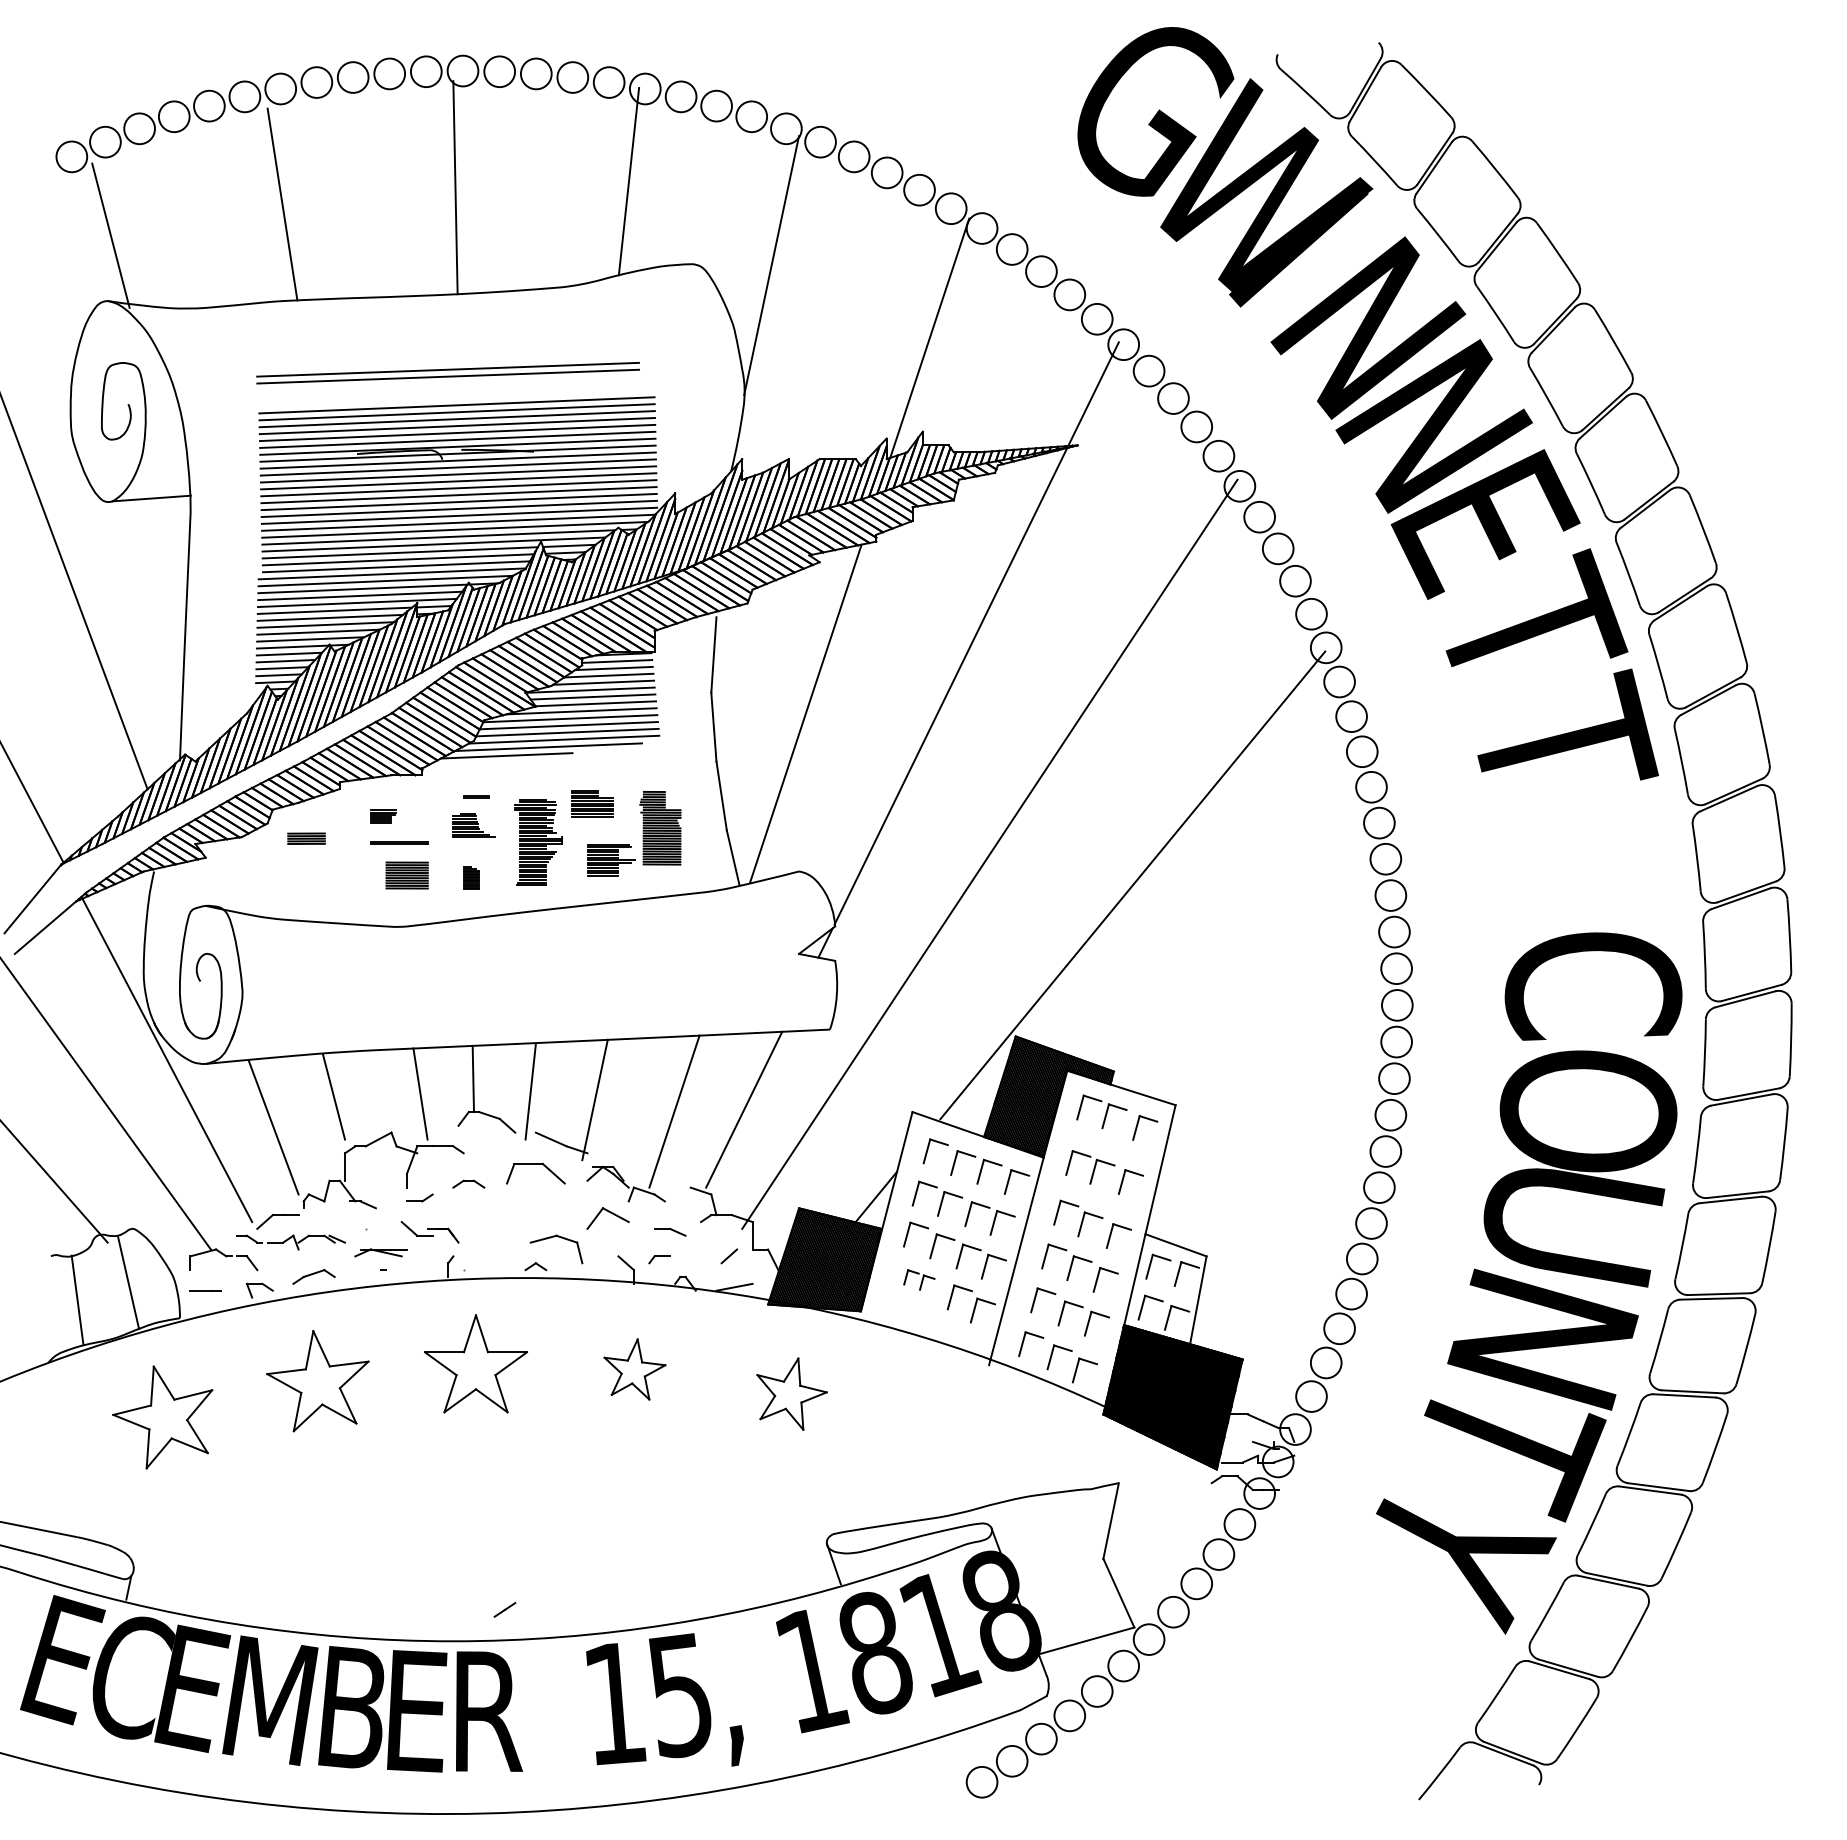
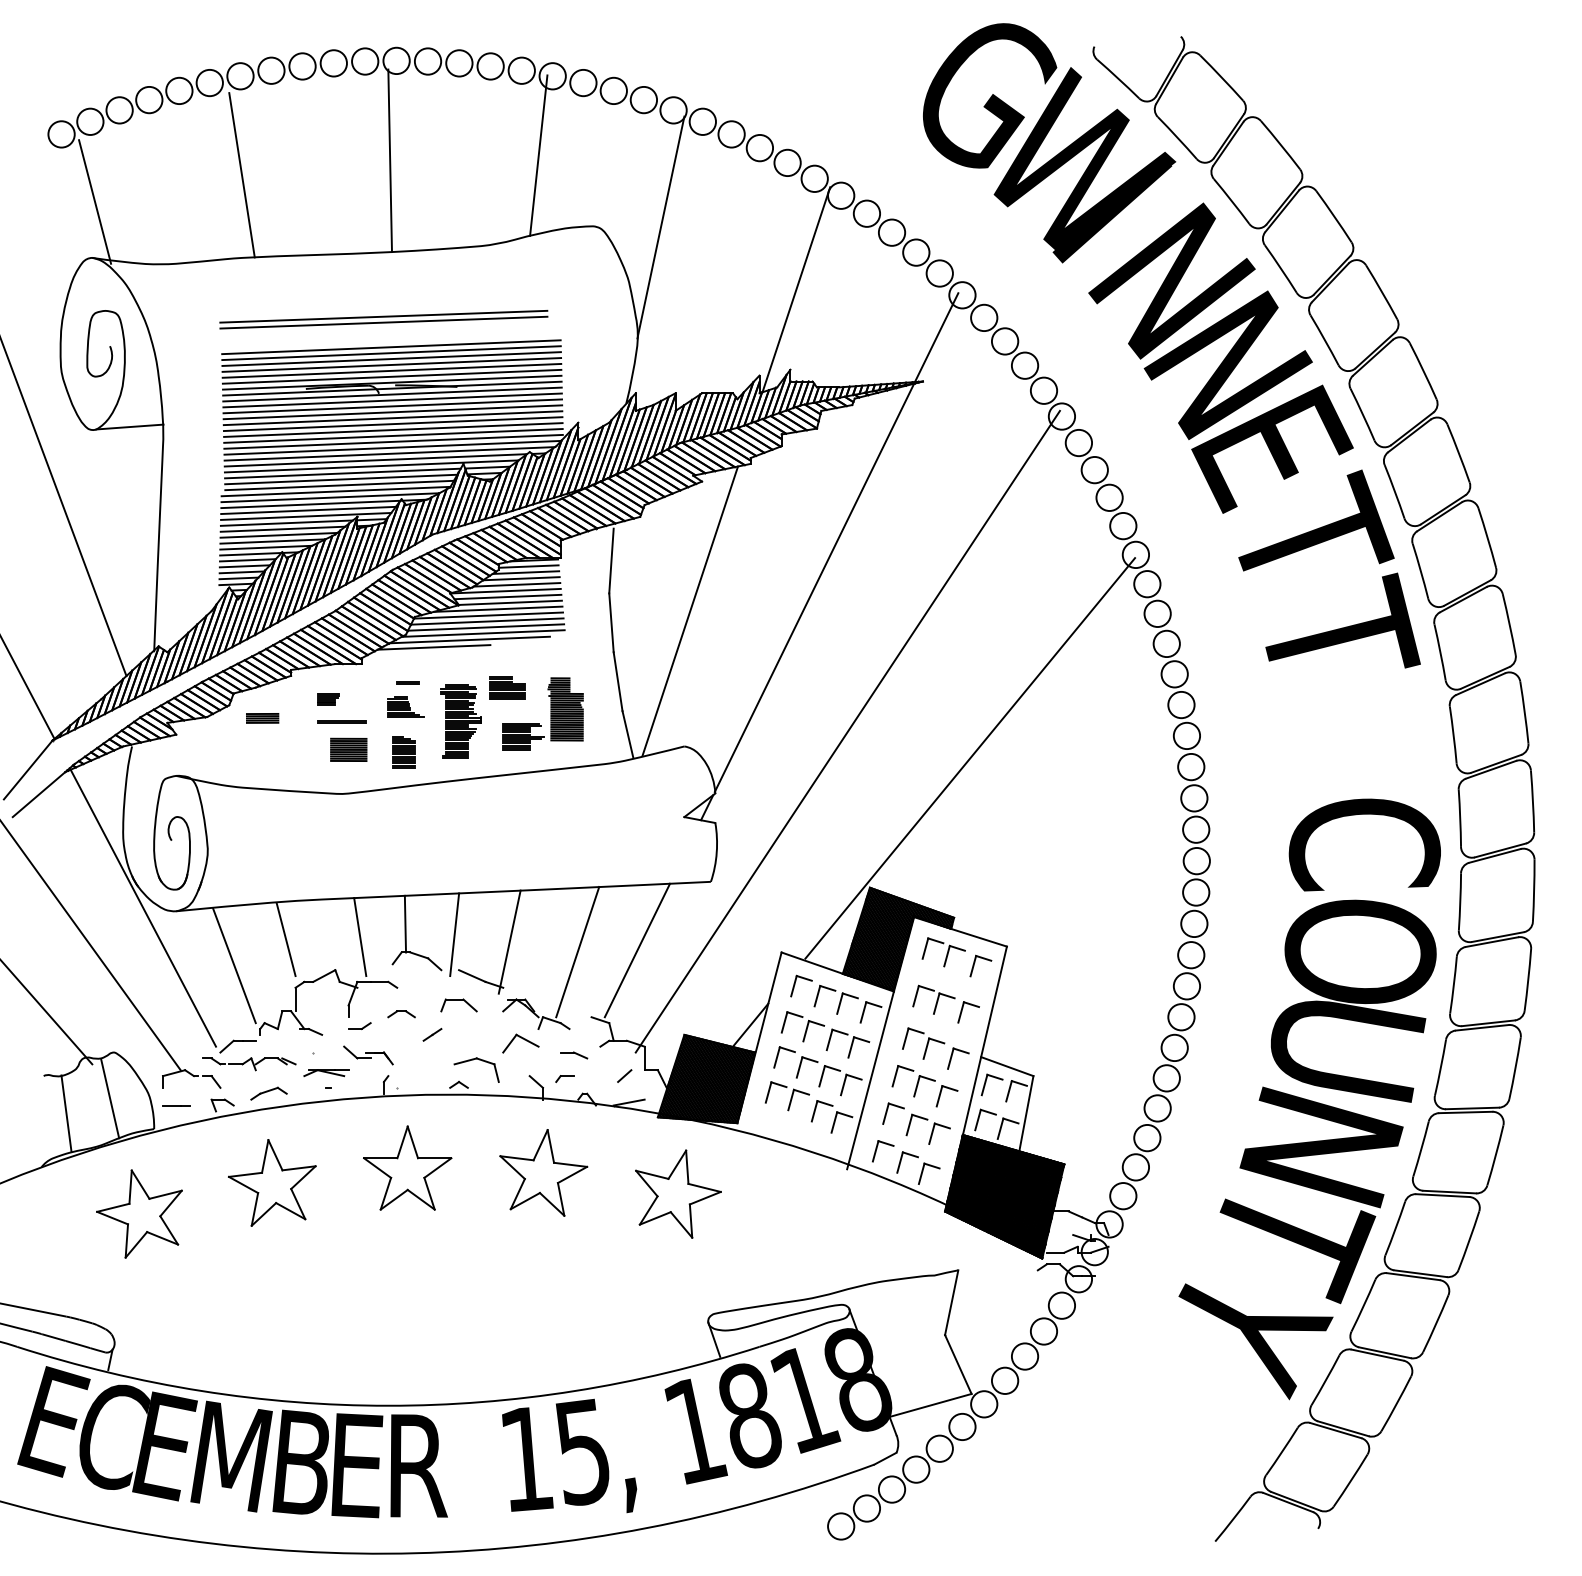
part: (471, 878) -> (403, 752), size x1.67
part: (535, 1173) -> (458, 1005), size x0.71
part: (919, 1280) -> (787, 1096), size x1.67
part: (634, 1368) -> (543, 1172), size x1.67
part: (792, 1393) -> (678, 1193), size x1.43
line: (504, 1609) -> (432, 1034), moved

